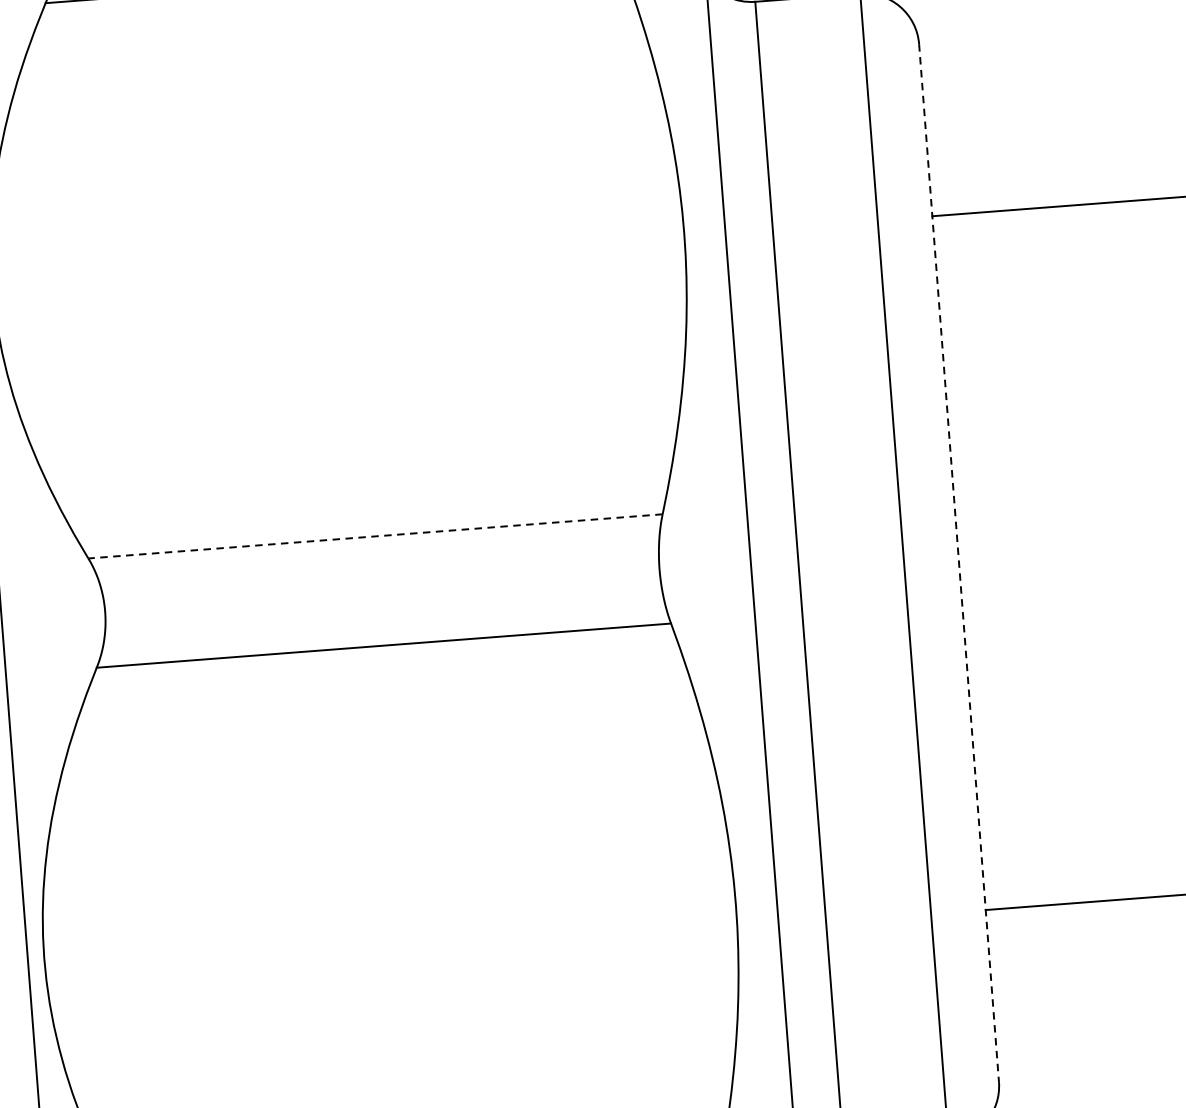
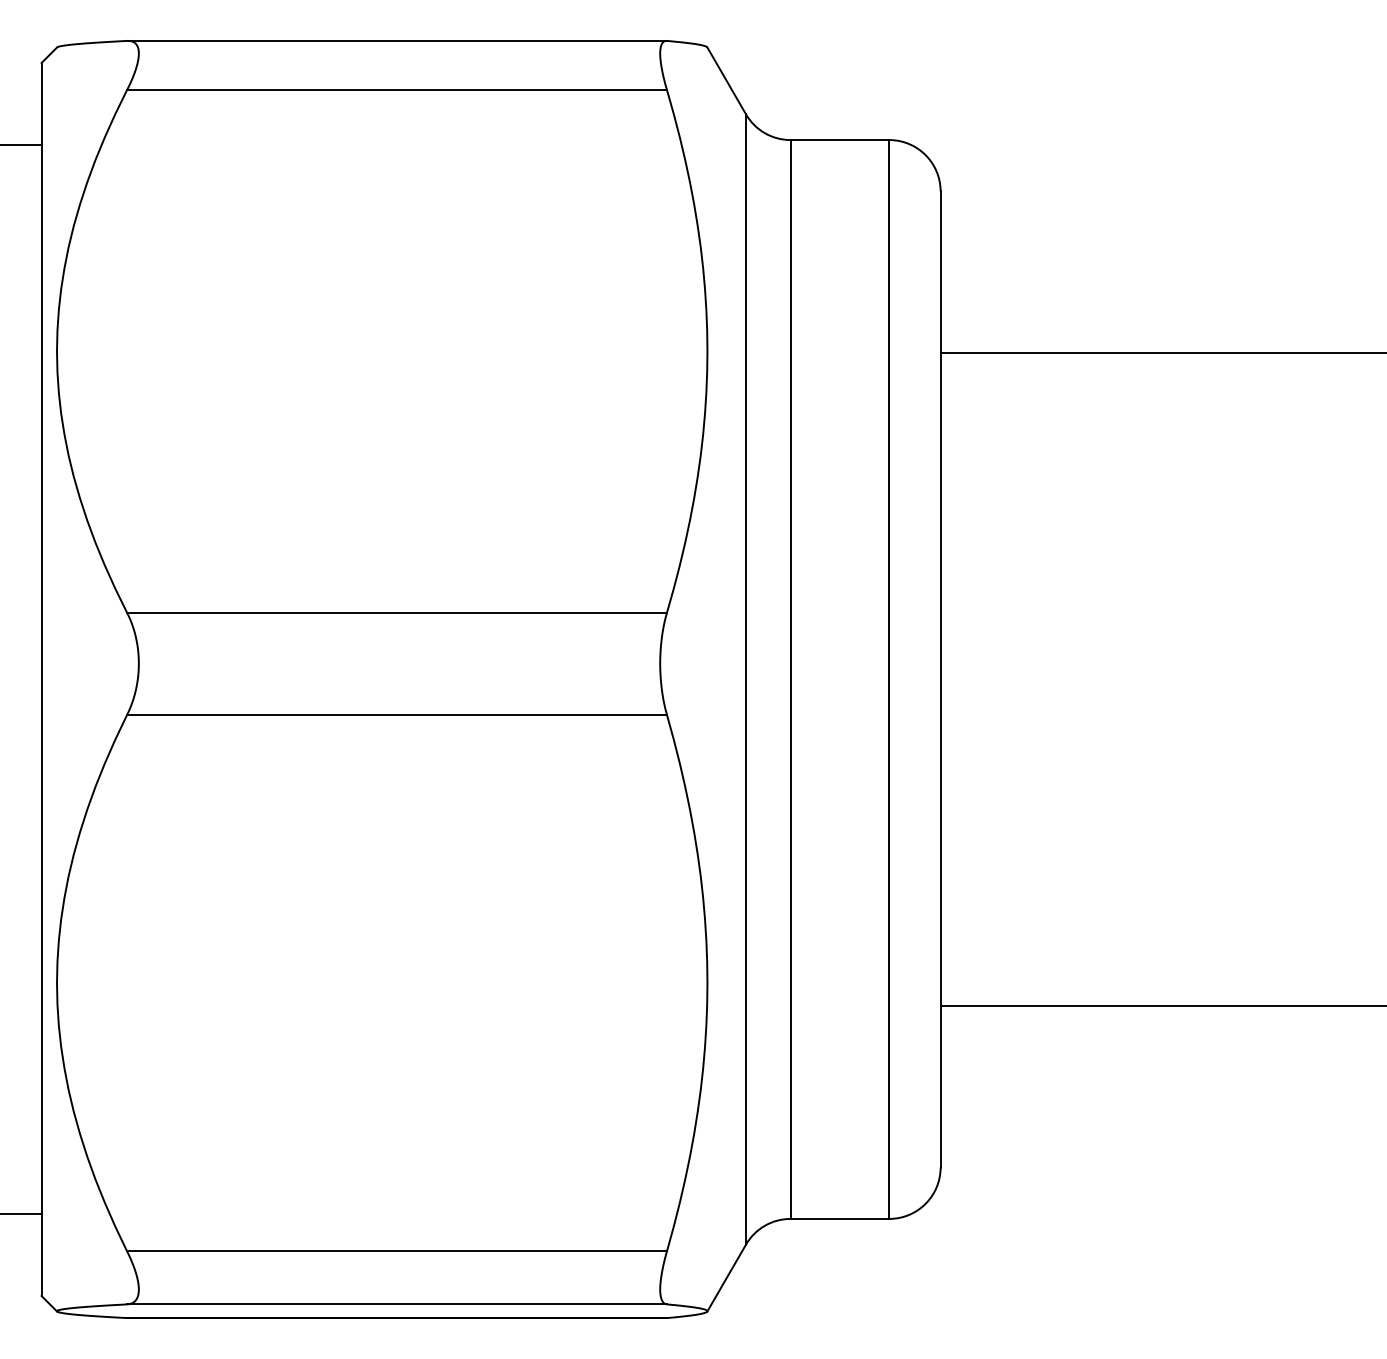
line: (374, 536) -> (396, 612), dashed -> solid
line: (958, 563) -> (940, 679), dashed -> solid

